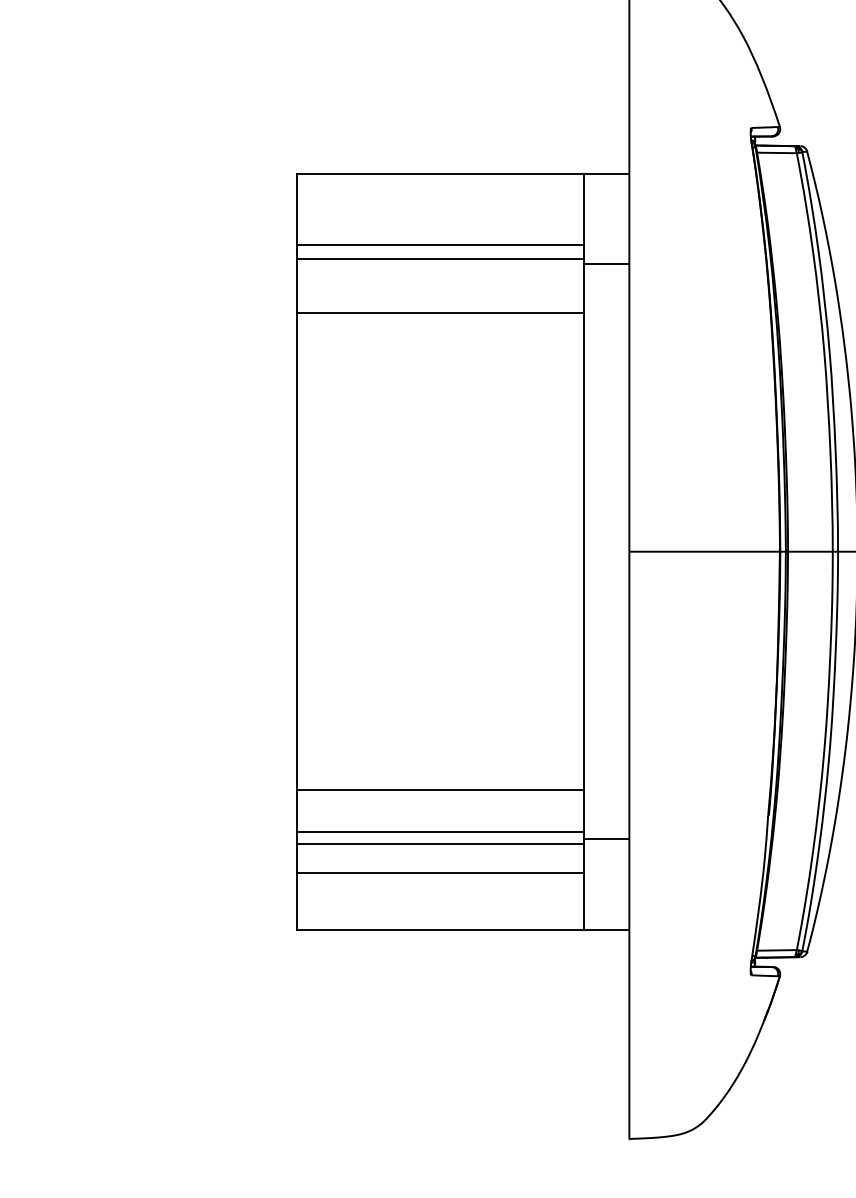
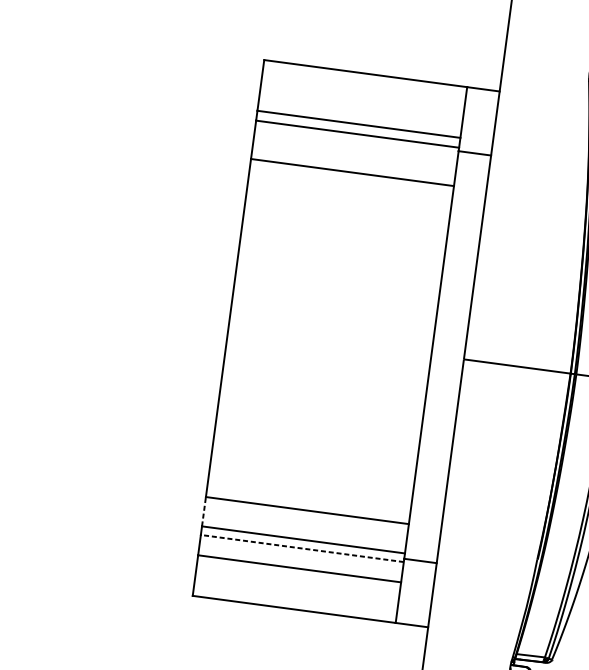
line: (297, 811) -> (204, 512), solid -> dashed
line: (439, 843) -> (301, 548), solid -> dashed

